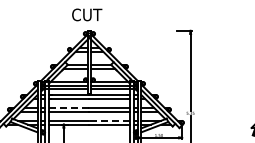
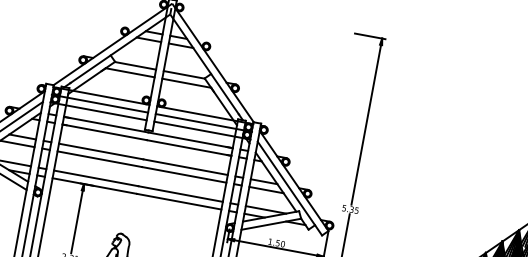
line: (69, 107) -> (102, 150), dashed -> solid
line: (109, 120) -> (180, 193), dashed -> solid

